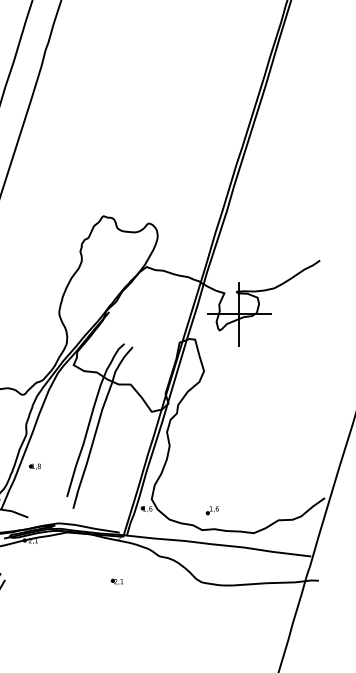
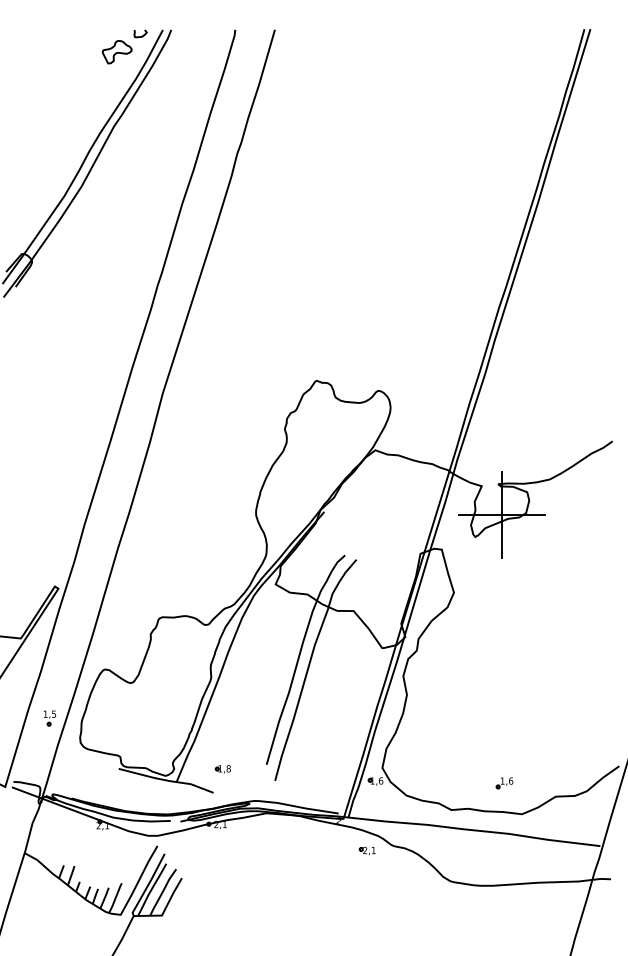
part: (34, 466) -> (222, 769), moved
part: (212, 510) -> (504, 783), moved
part: (116, 582) -> (366, 851), moved

